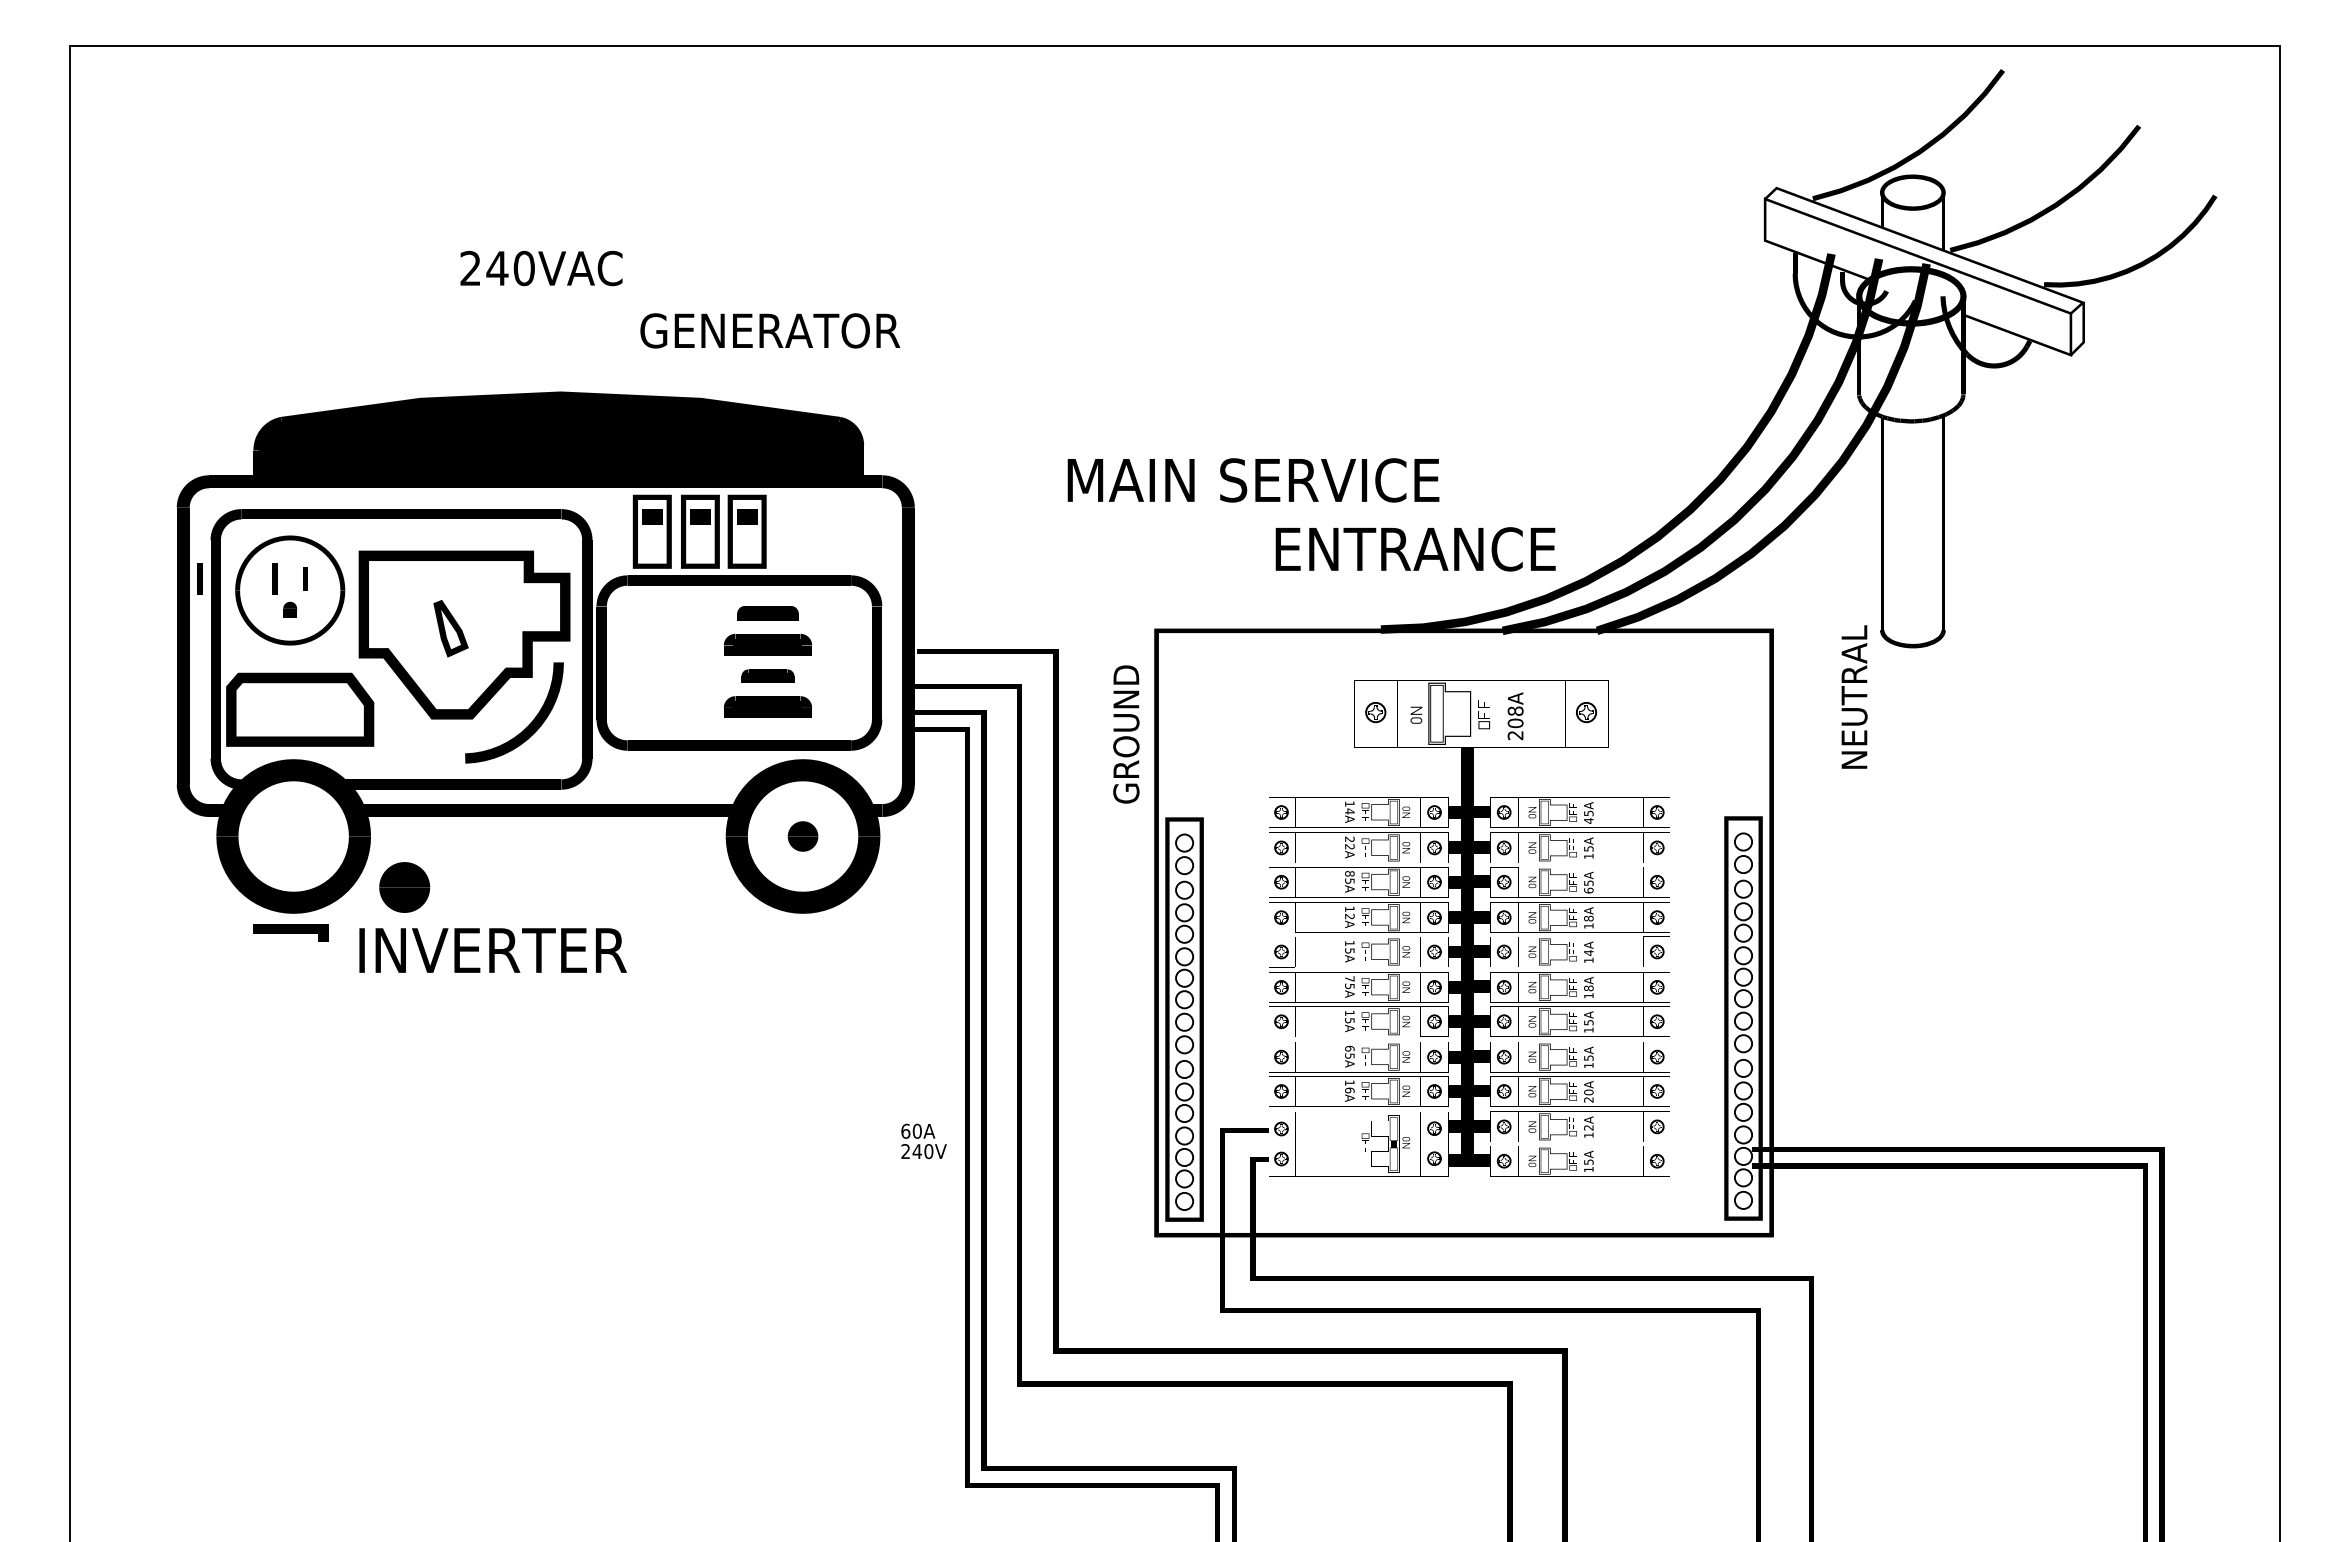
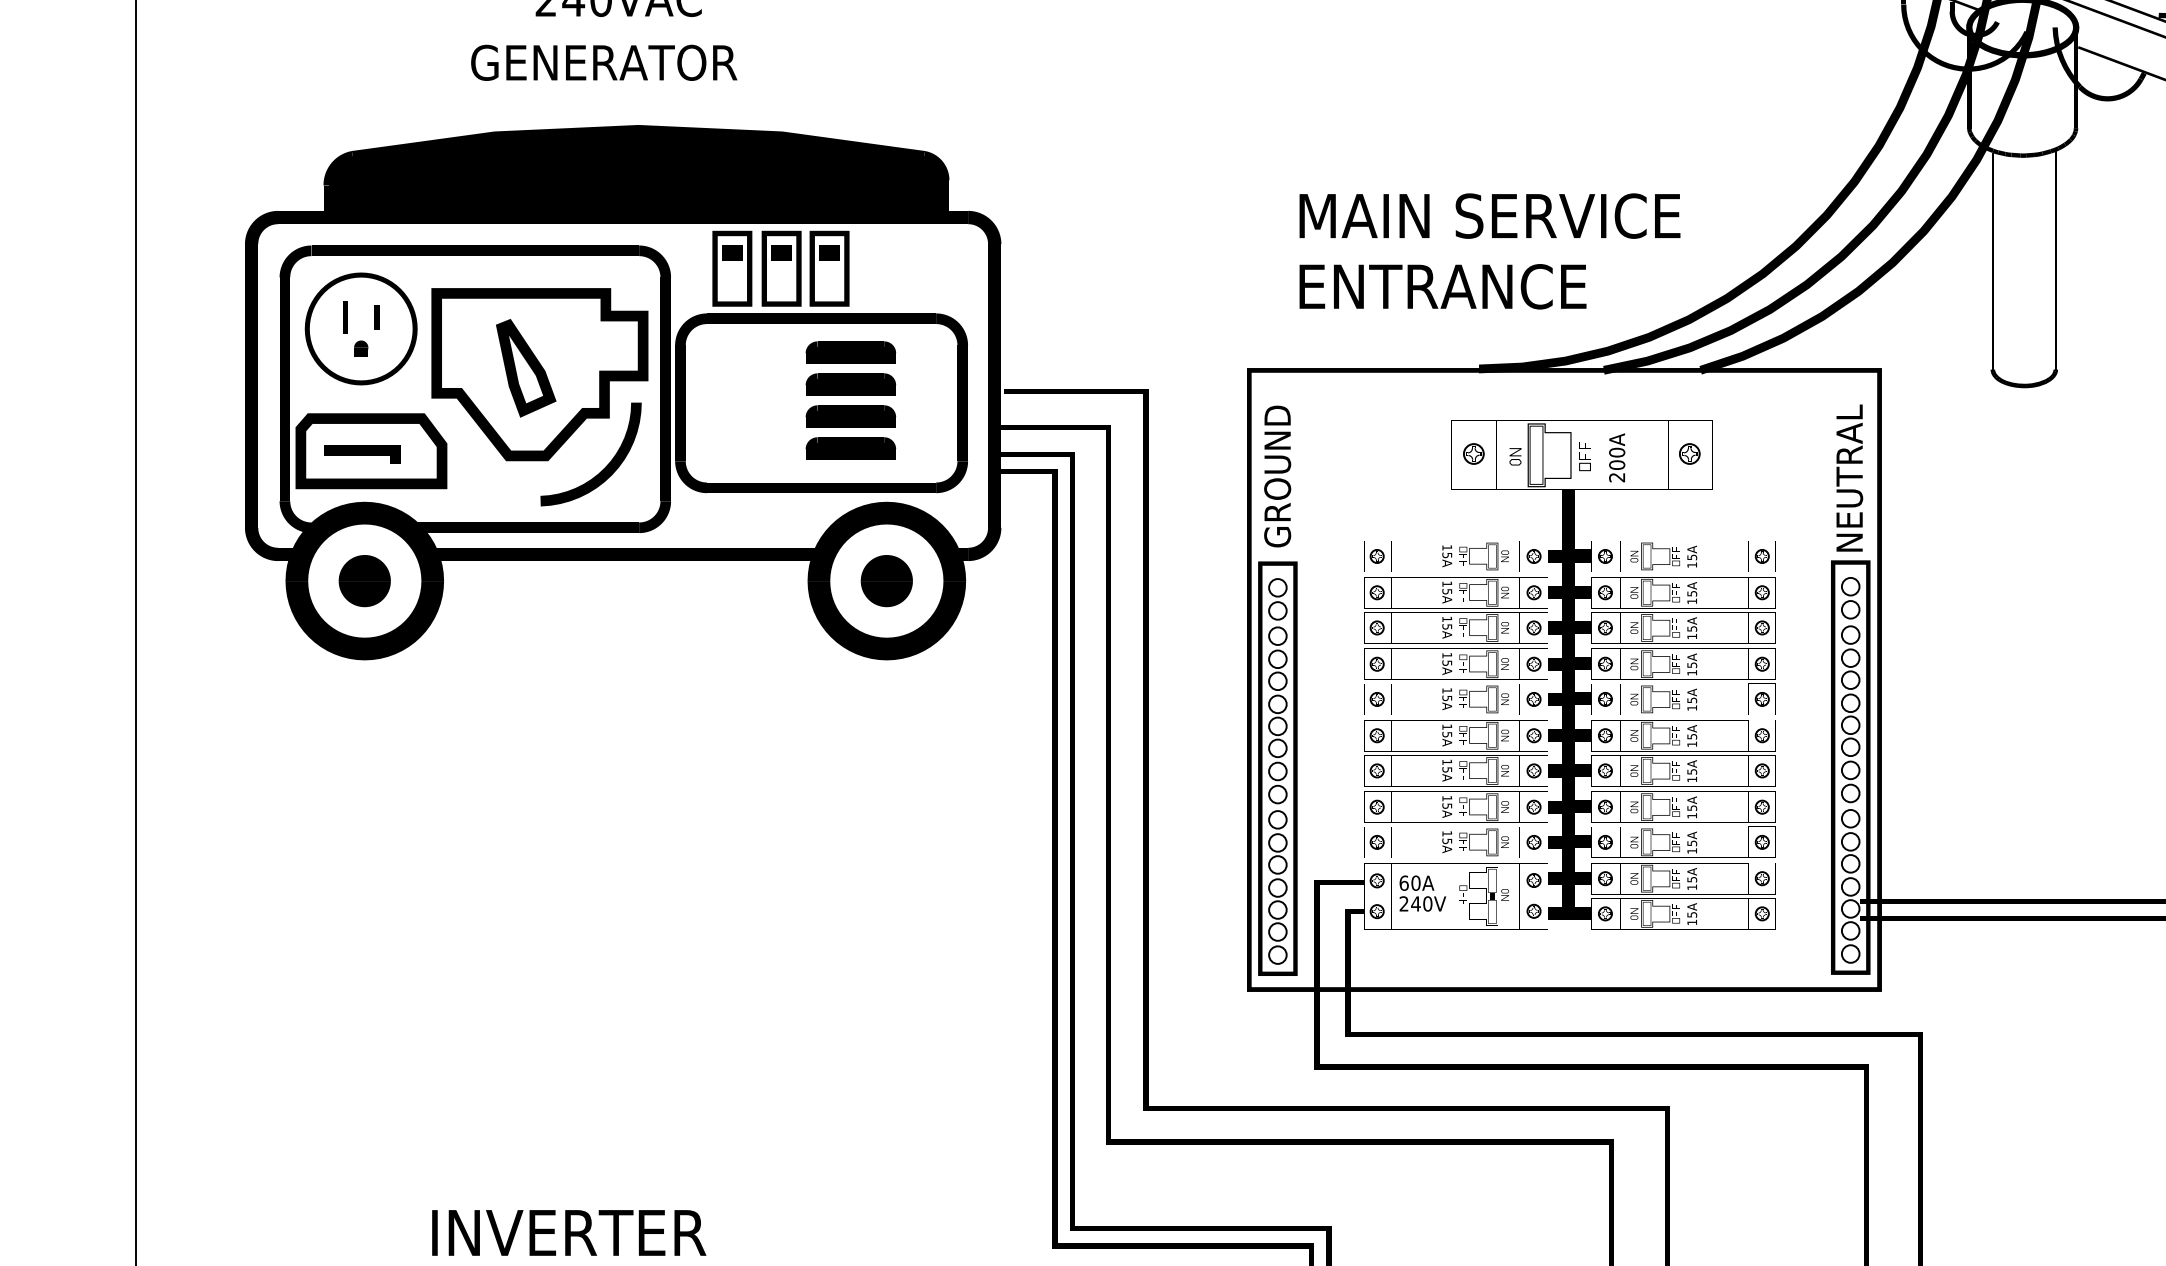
text: (770, 330) -> (604, 62), moved
text: (1253, 480) -> (1489, 216), moved
text: (1415, 549) -> (1442, 286), moved
line: (199, 578) -> (268, 316), removed
part: (767, 613) -> (850, 352), size x1.43
part: (450, 628) -> (525, 367), size x1.67
part: (767, 675) -> (850, 416), size x1.67
text: (1854, 696) -> (1849, 477), moved
text: (1515, 710) -> (1617, 451), 208A -> 200A
text: (1126, 734) -> (1277, 476), moved
text: (1349, 811) -> (1446, 555), 14A -> 15A
text: (1588, 820) -> (1691, 564), 45A -> 15A
part: (802, 836) -> (886, 581), size x1.67
text: (1349, 842) -> (1446, 587), 22A -> 15A
text: (1349, 873) -> (1446, 618), 85A -> 15A
part: (404, 887) -> (364, 581), moved
text: (1588, 890) -> (1691, 636), 65A -> 15A
text: (1349, 916) -> (1446, 663), 12A -> 15A
text: (1588, 918) -> (1691, 665), 18A -> 15A
line: (290, 932) -> (361, 453), moved
text: (492, 950) -> (568, 1232), moved
text: (1588, 953) -> (1691, 700), 14A -> 15A
text: (1349, 978) -> (1446, 726), 75A -> 15A
text: (1588, 988) -> (1691, 736), 18A -> 15A
text: (1349, 1048) -> (1446, 798), 65A -> 15A
text: (1349, 1090) -> (1446, 841), 16A -> 15A
text: (1588, 1095) -> (1691, 846), 20A -> 15A
text: (1588, 1127) -> (1691, 879), 12A -> 15A
text: (923, 1141) -> (1422, 893), moved

